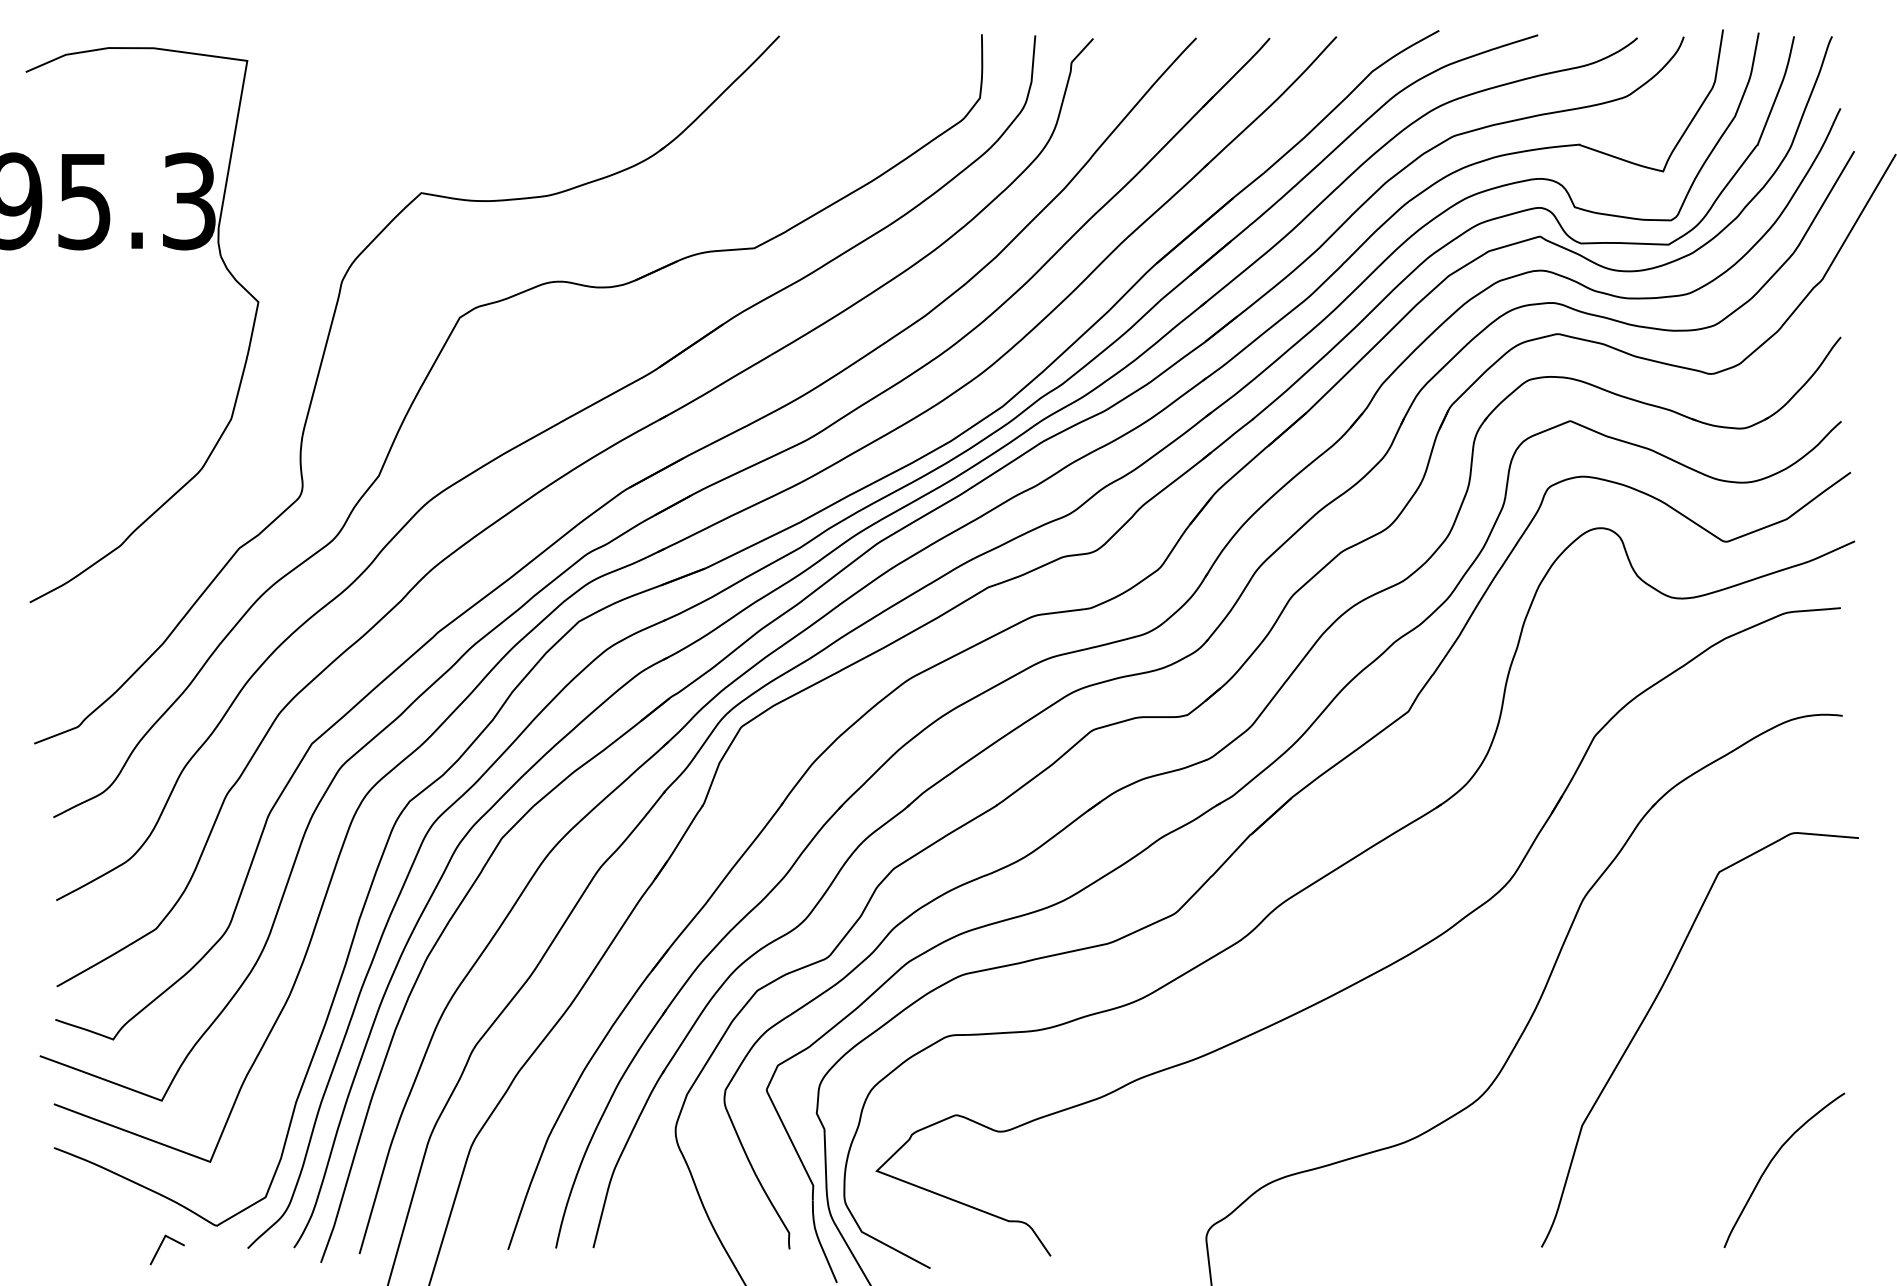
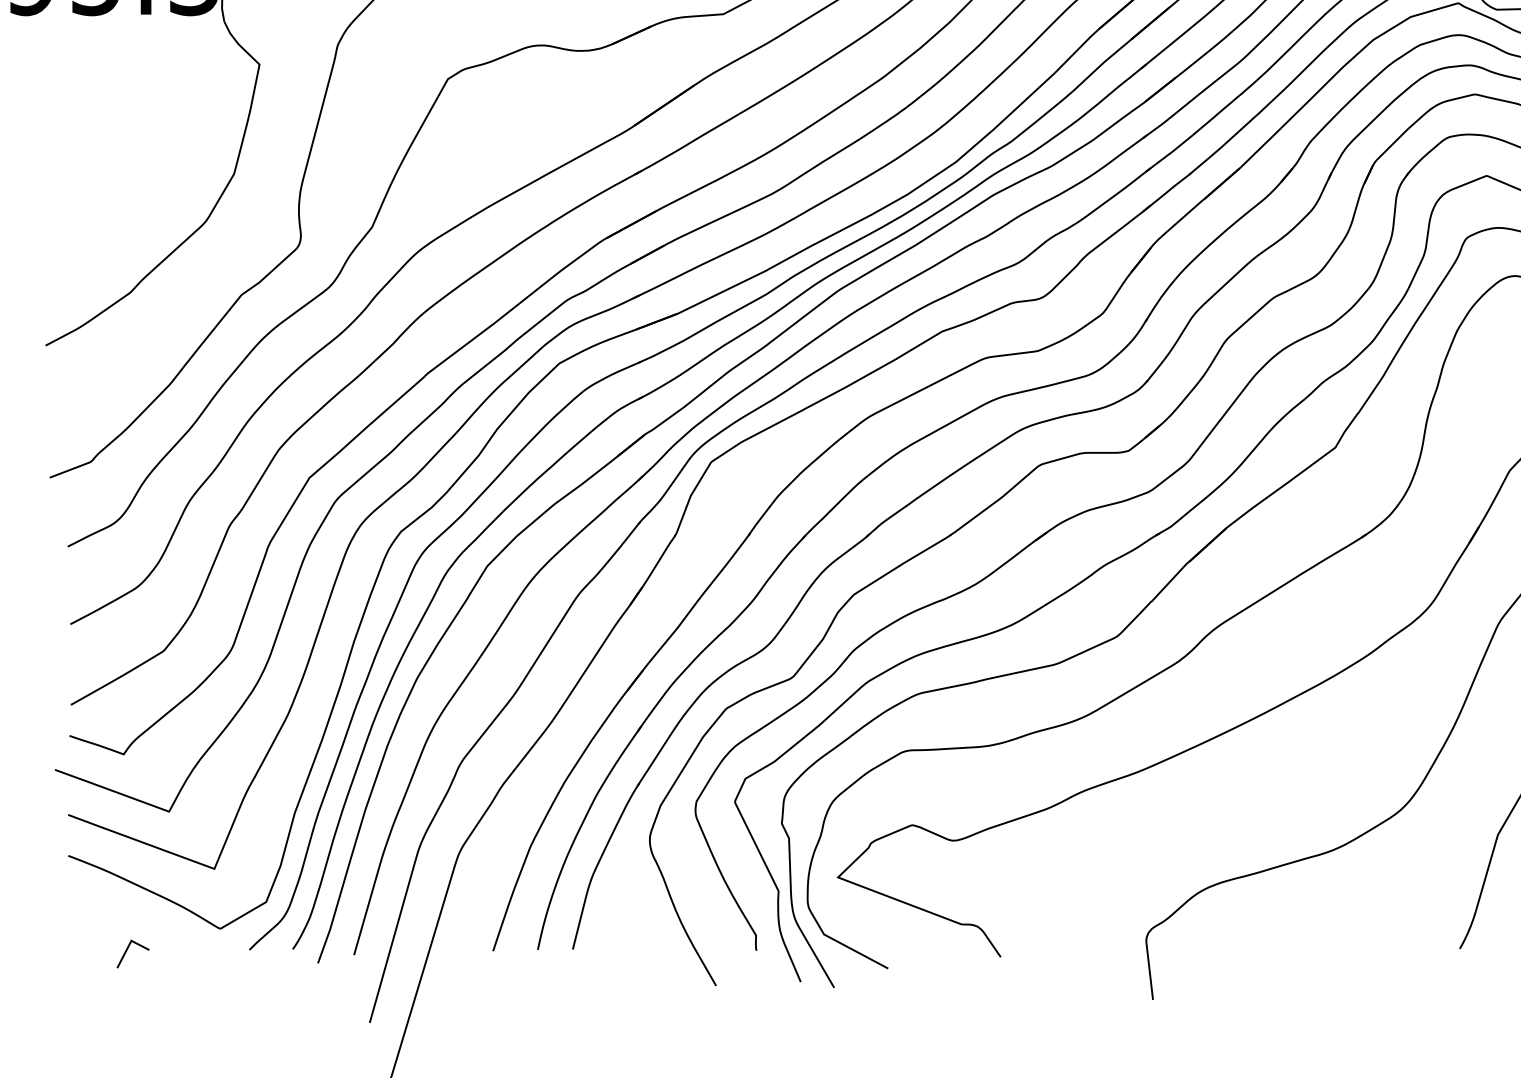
line: (160, 1247) -> (126, 951), moved

